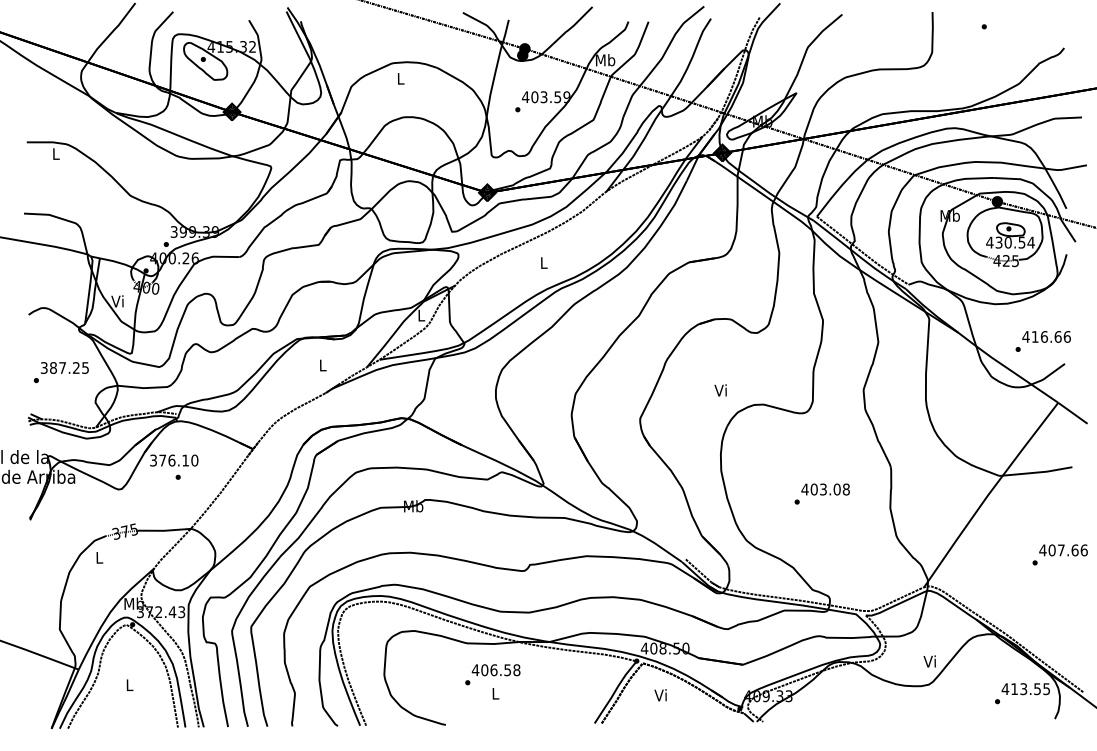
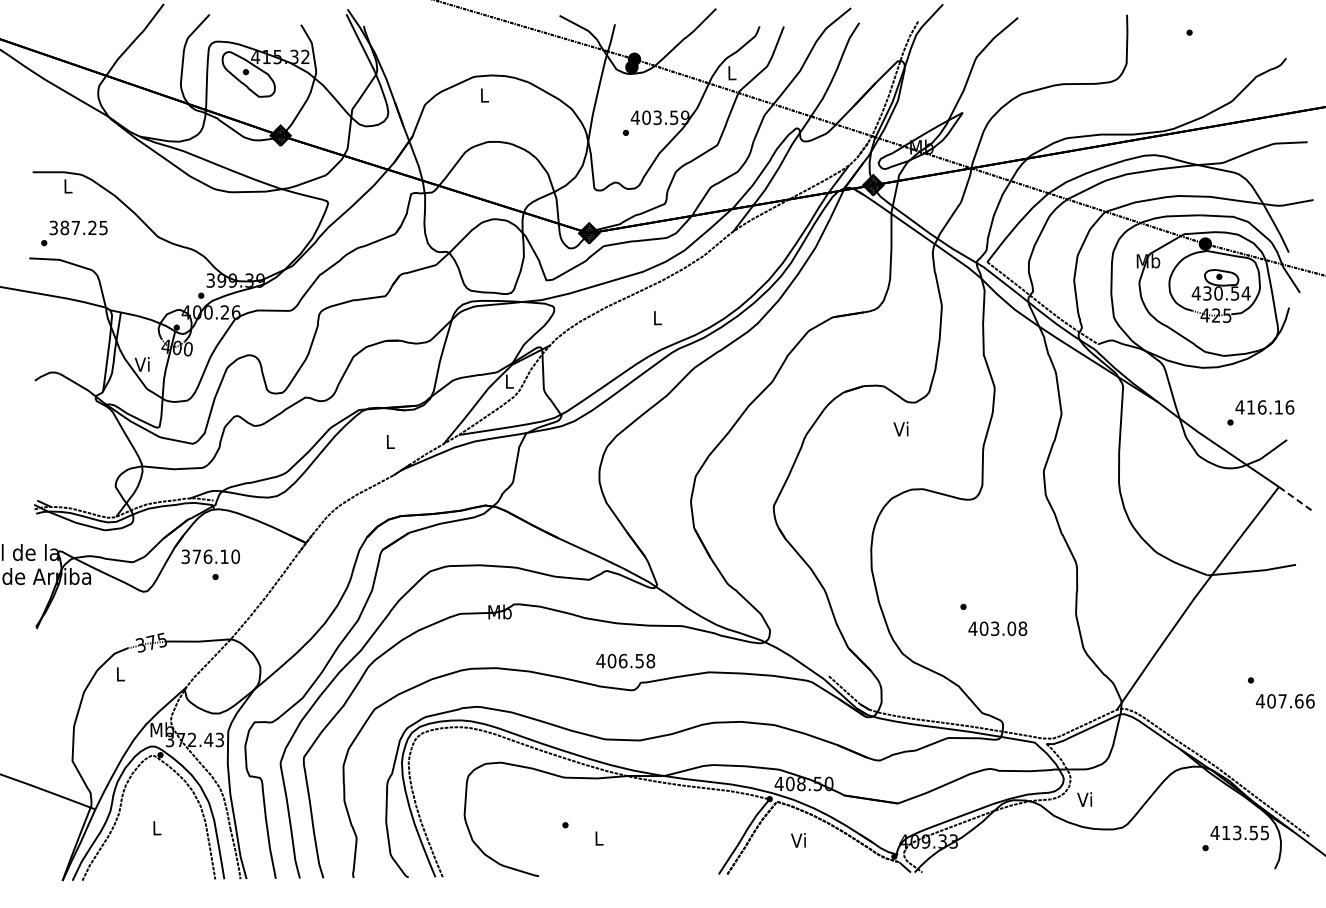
text: (605, 59) -> (731, 72), Mb -> L
text: (1057, 337) -> (1278, 407), 416.66 -> 416.16
text: (61, 372) -> (74, 233), moved
text: (720, 389) -> (900, 428), moved
line: (1072, 413) -> (1296, 499), solid -> dashed
text: (825, 489) -> (997, 628), moved
text: (1062, 550) -> (1284, 701), moved
text: (929, 661) -> (1084, 799), moved
text: (495, 669) -> (625, 660), moved

